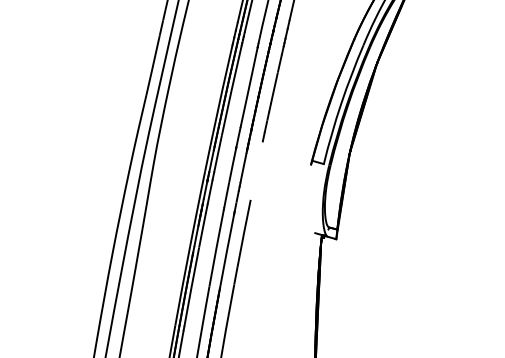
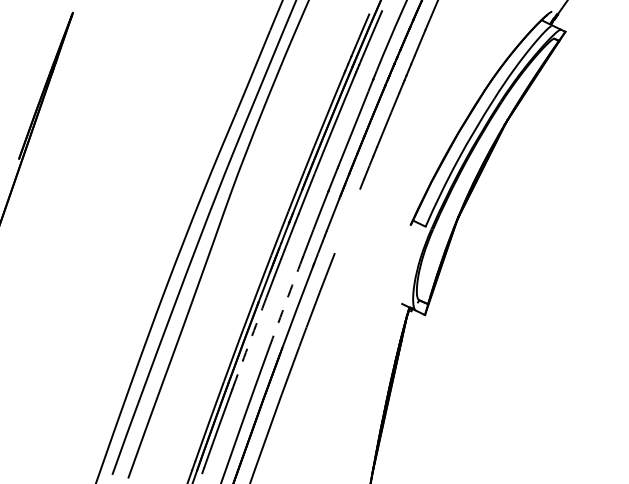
arc: (216, 248) -> (286, 301), solid -> dashed
arc: (192, 287) -> (250, 341), solid -> dashed

